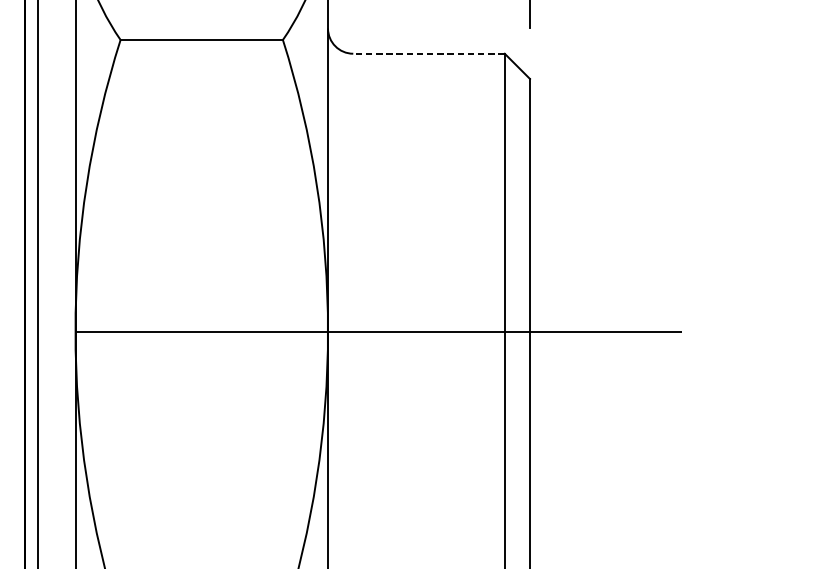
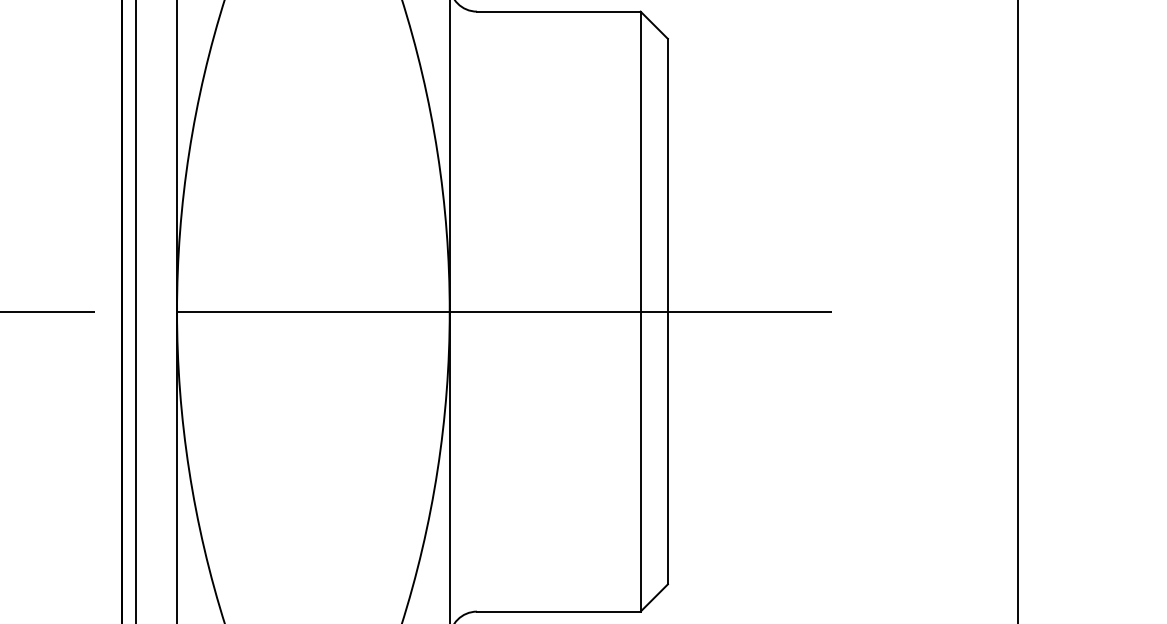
line: (428, 53) -> (558, 11), dashed -> solid

